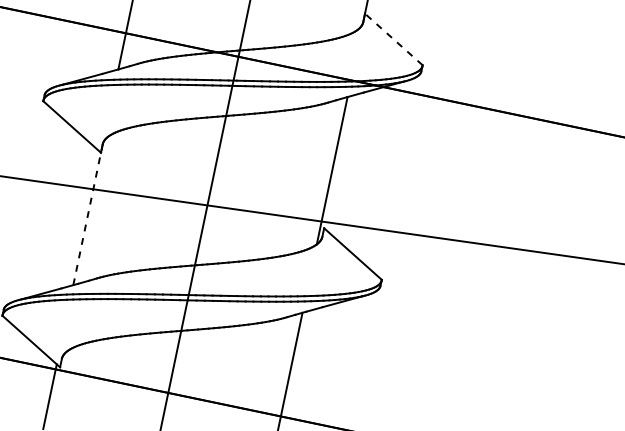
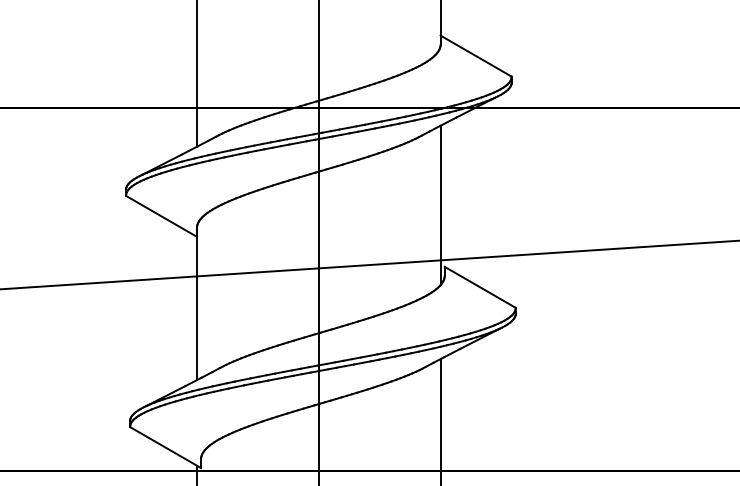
line: (394, 39) -> (476, 56), dashed -> solid
line: (88, 214) -> (197, 303), dashed -> solid

